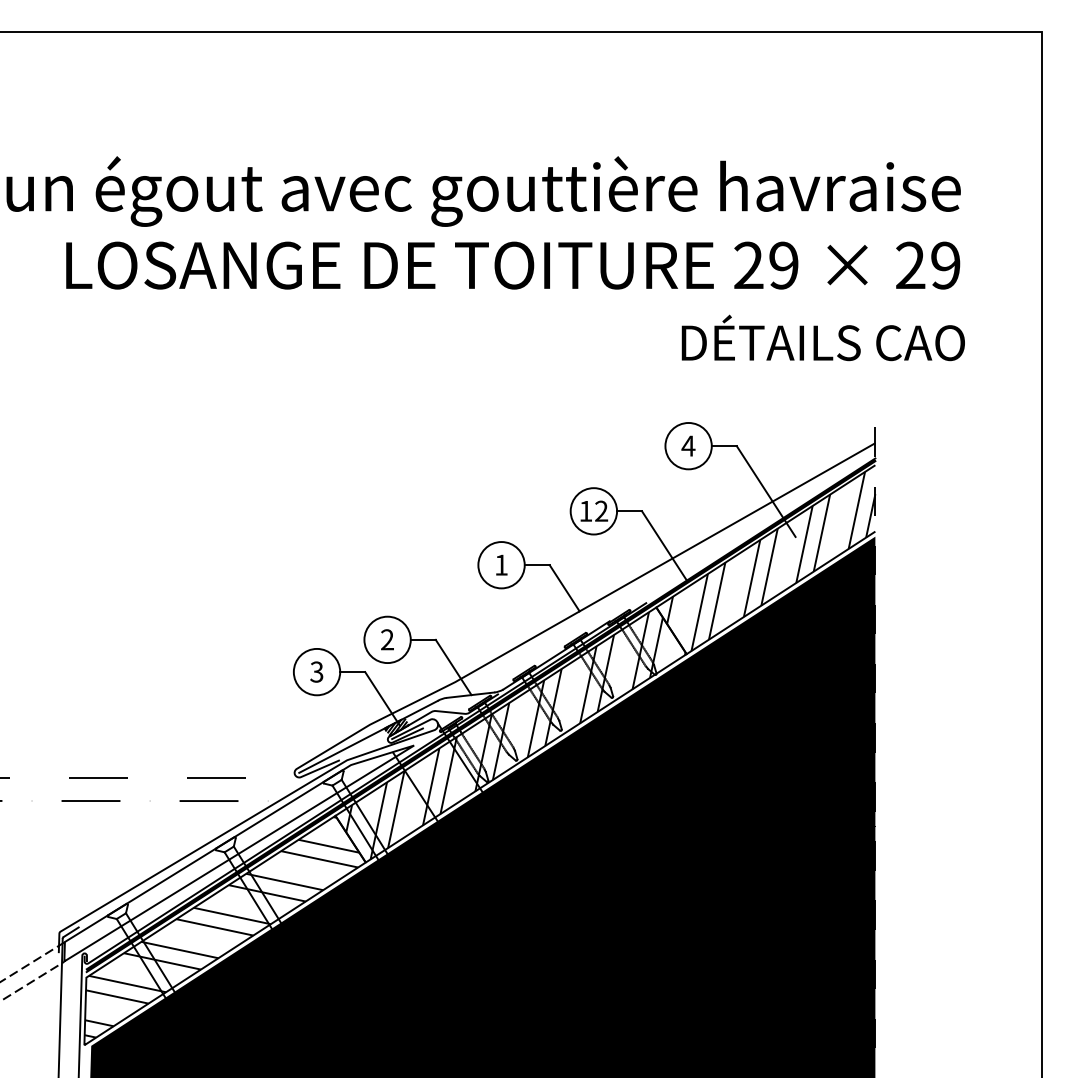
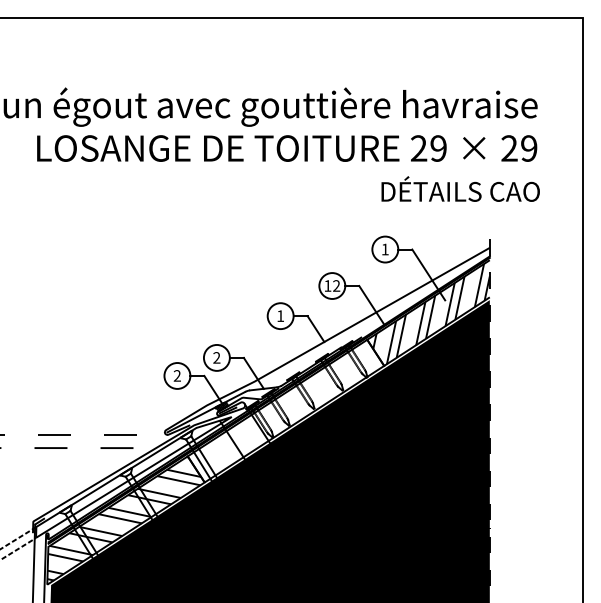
text: (688, 446) -> (385, 249), 4 -> 1
text: (315, 671) -> (176, 375), 3 -> 2
hatch: (515, 735) -> (288, 411), removed

